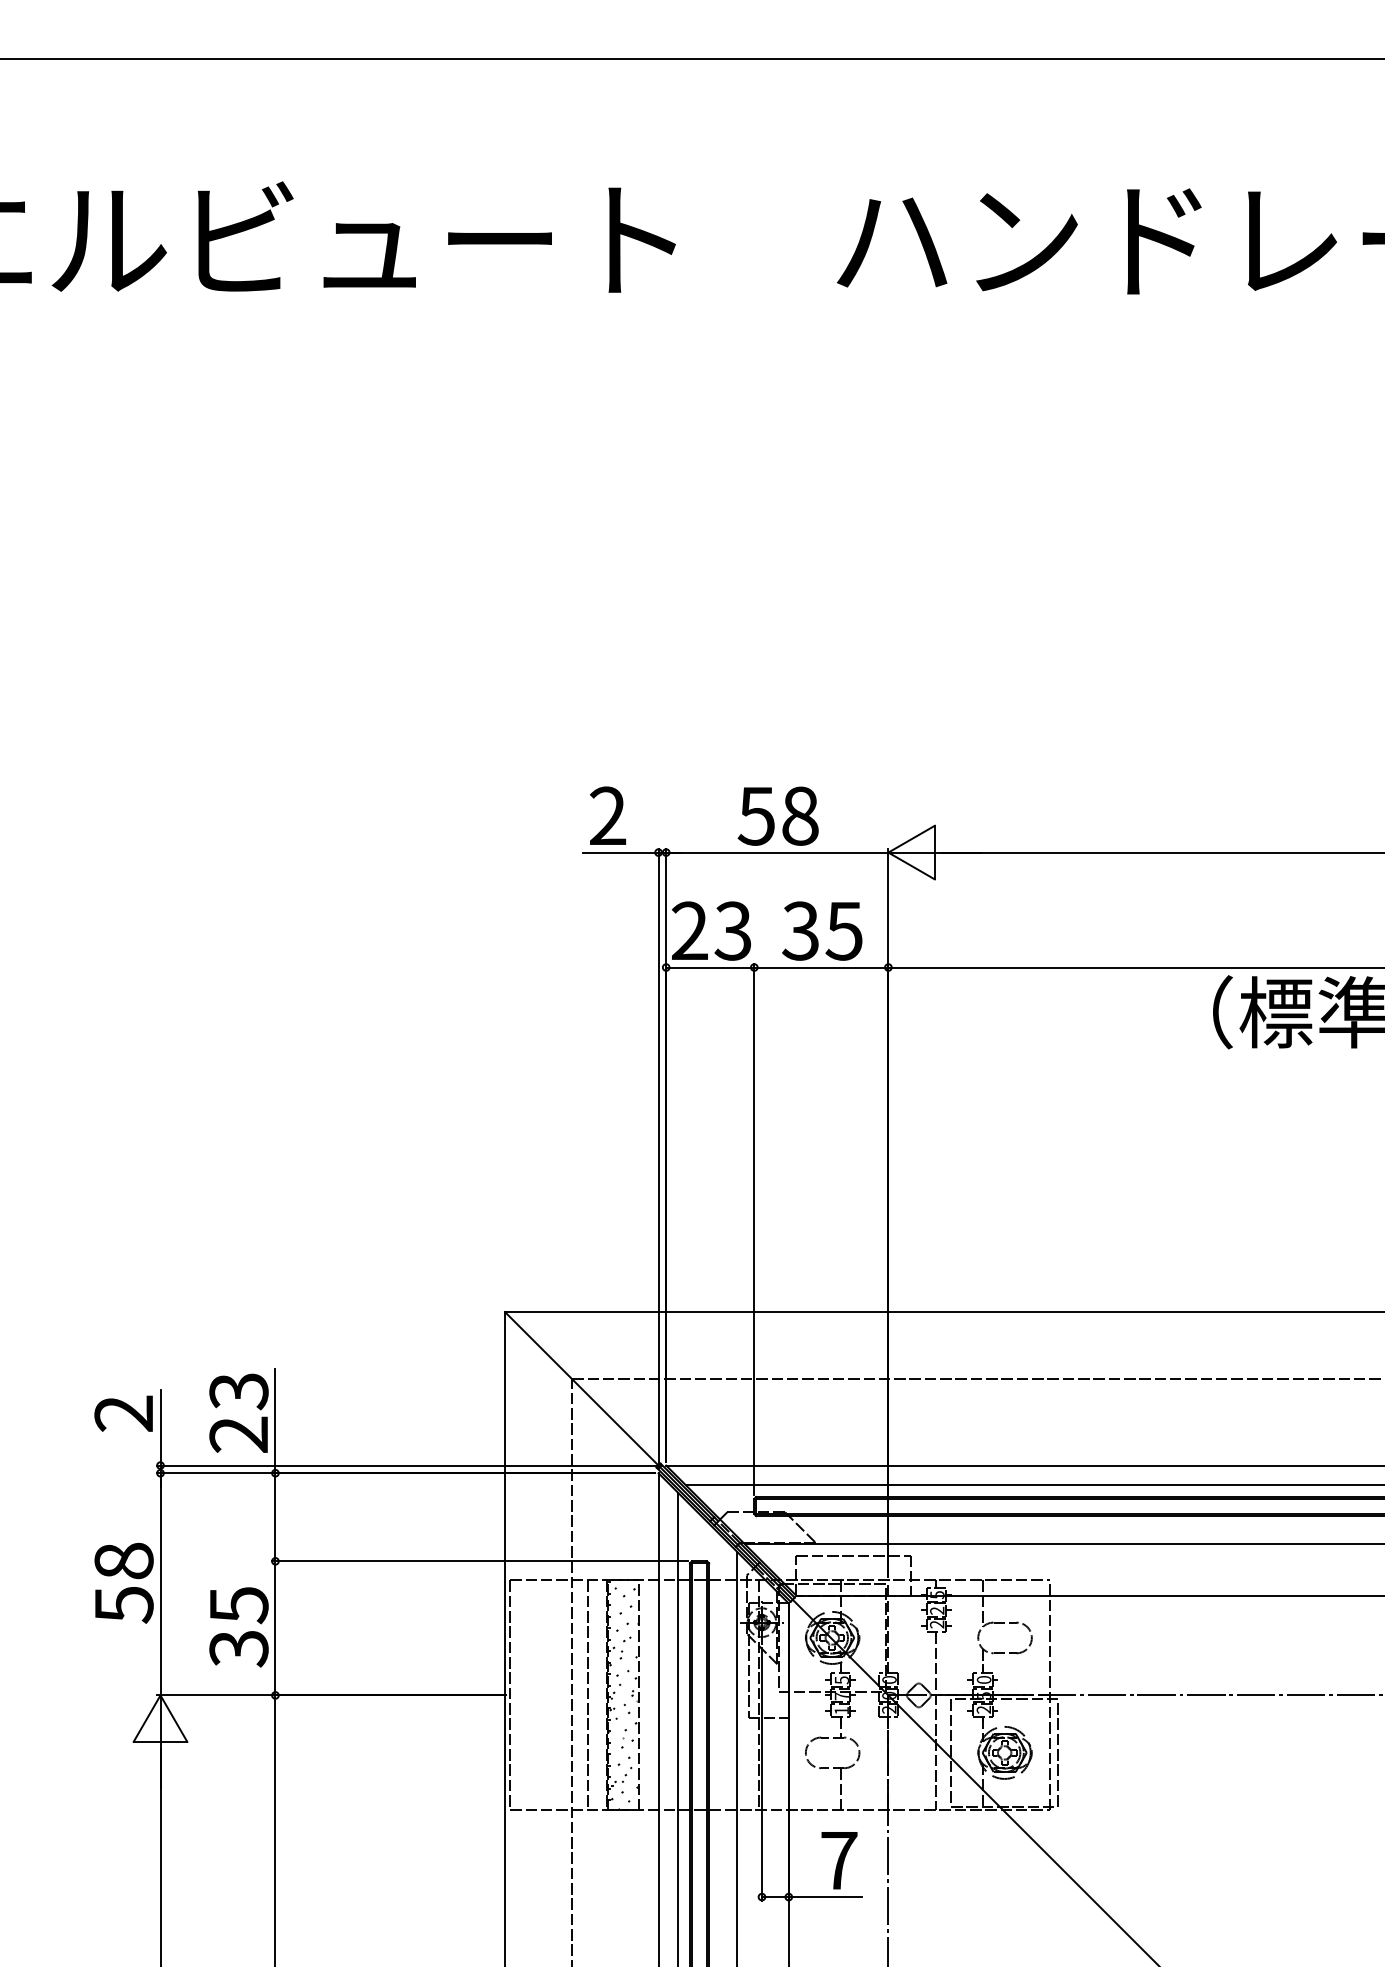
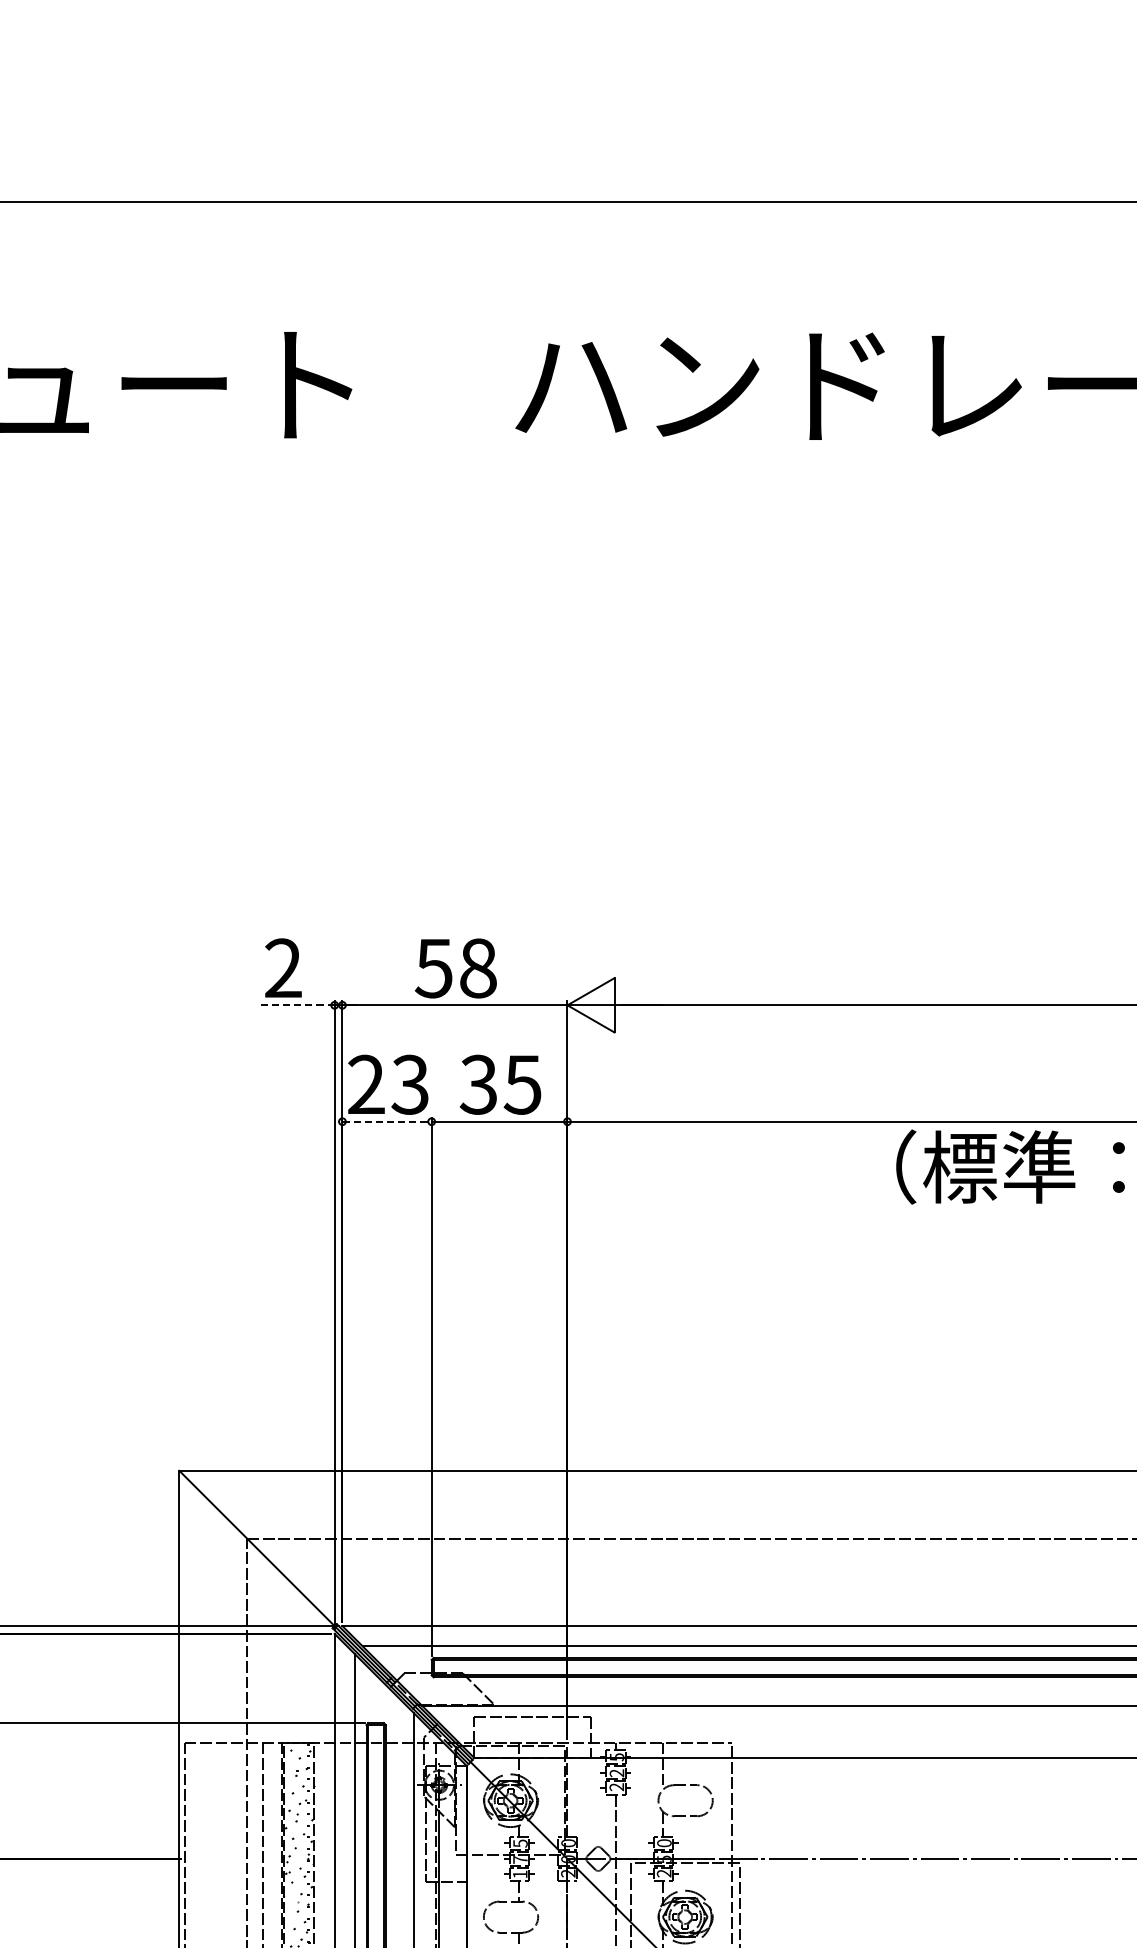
line: (620, 852) -> (296, 1005), solid -> dashed
line: (710, 967) -> (387, 1121), solid -> dashed

